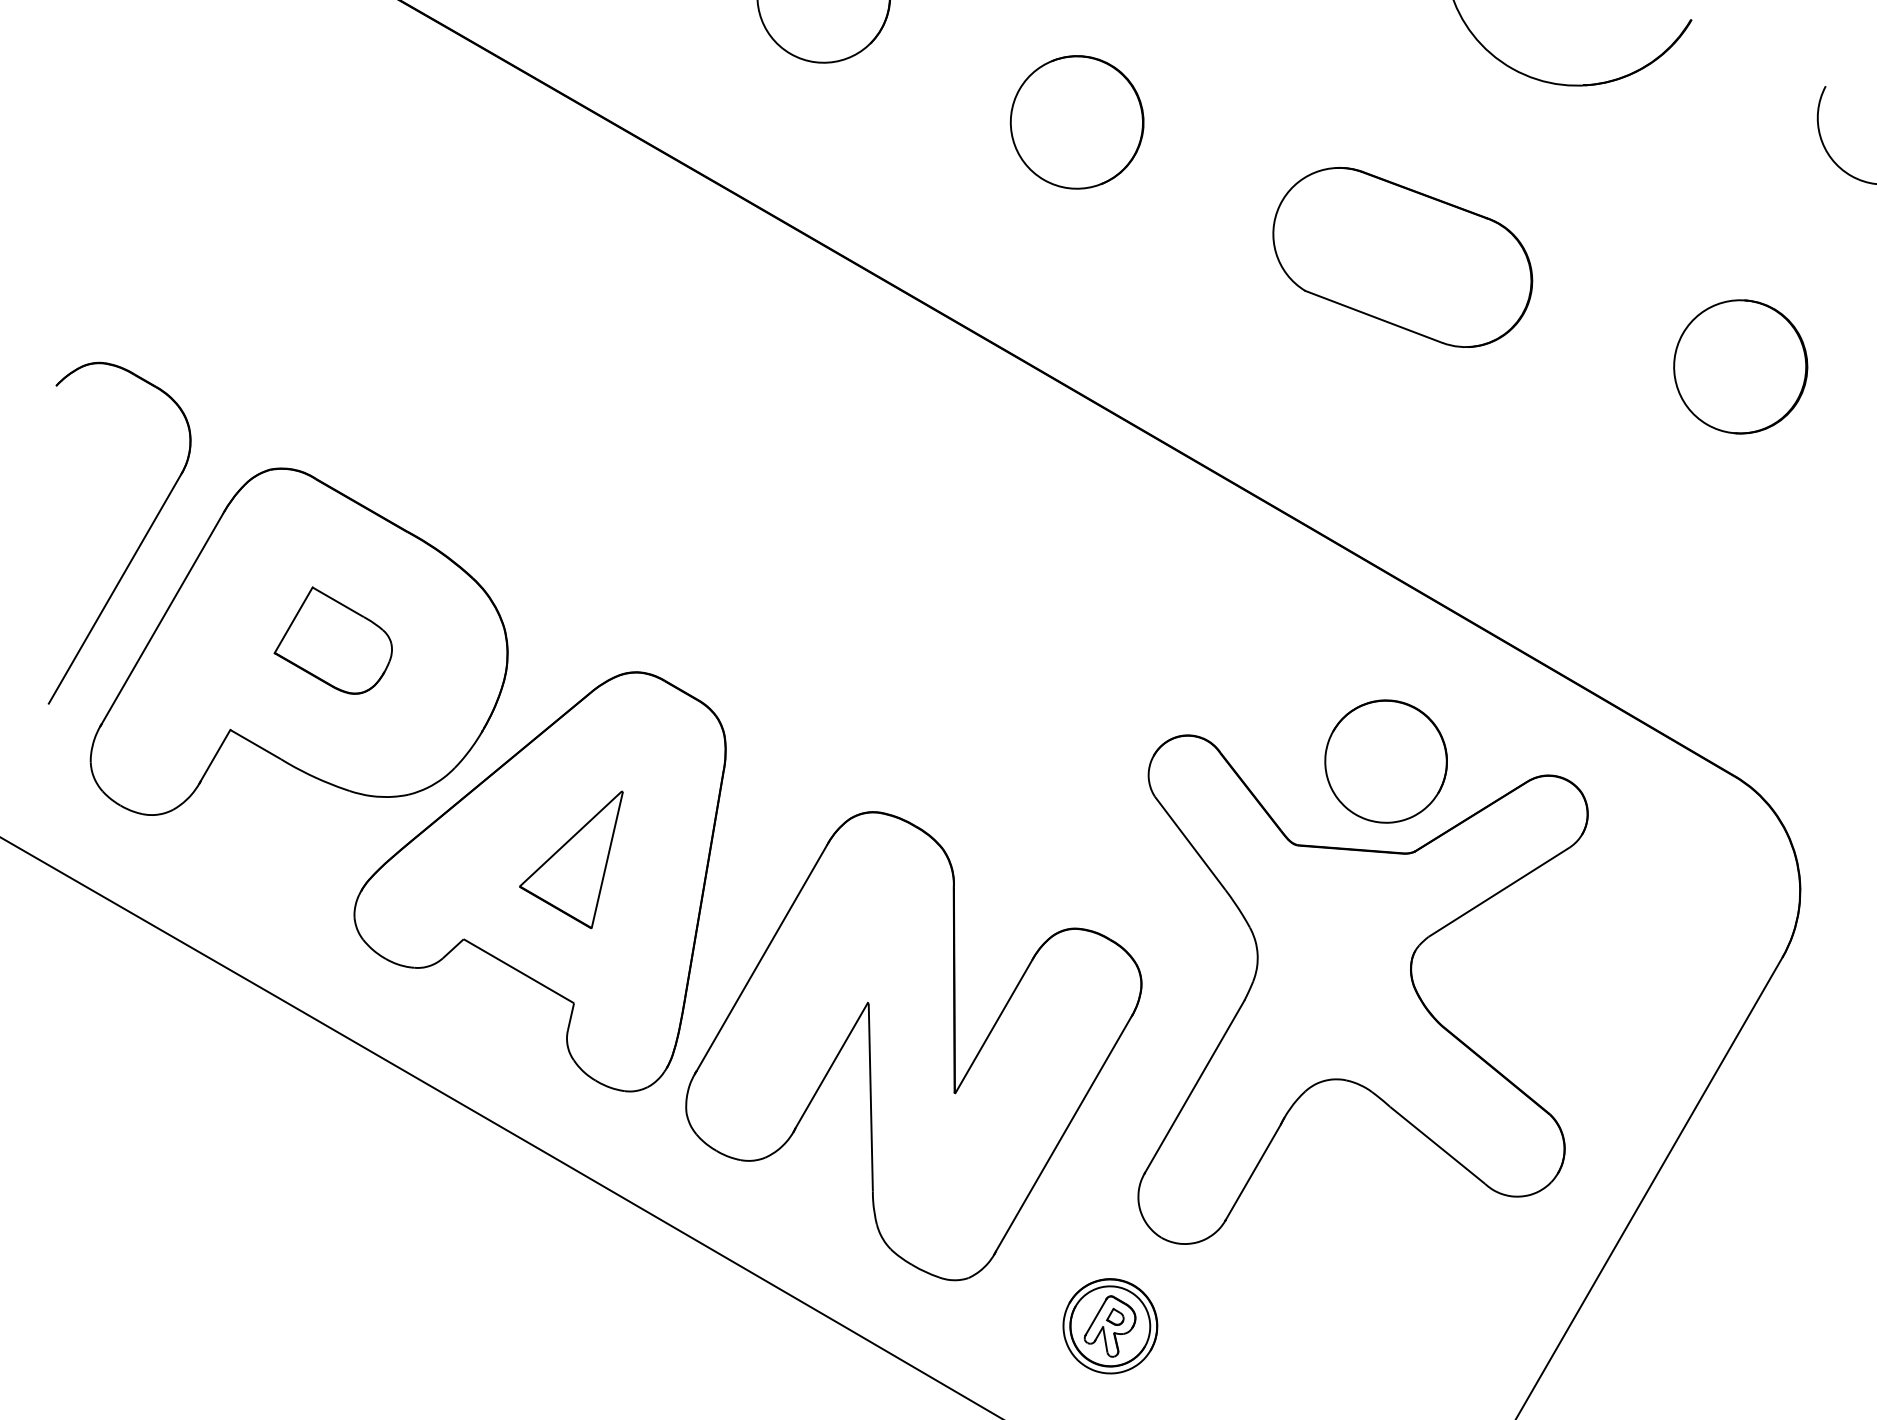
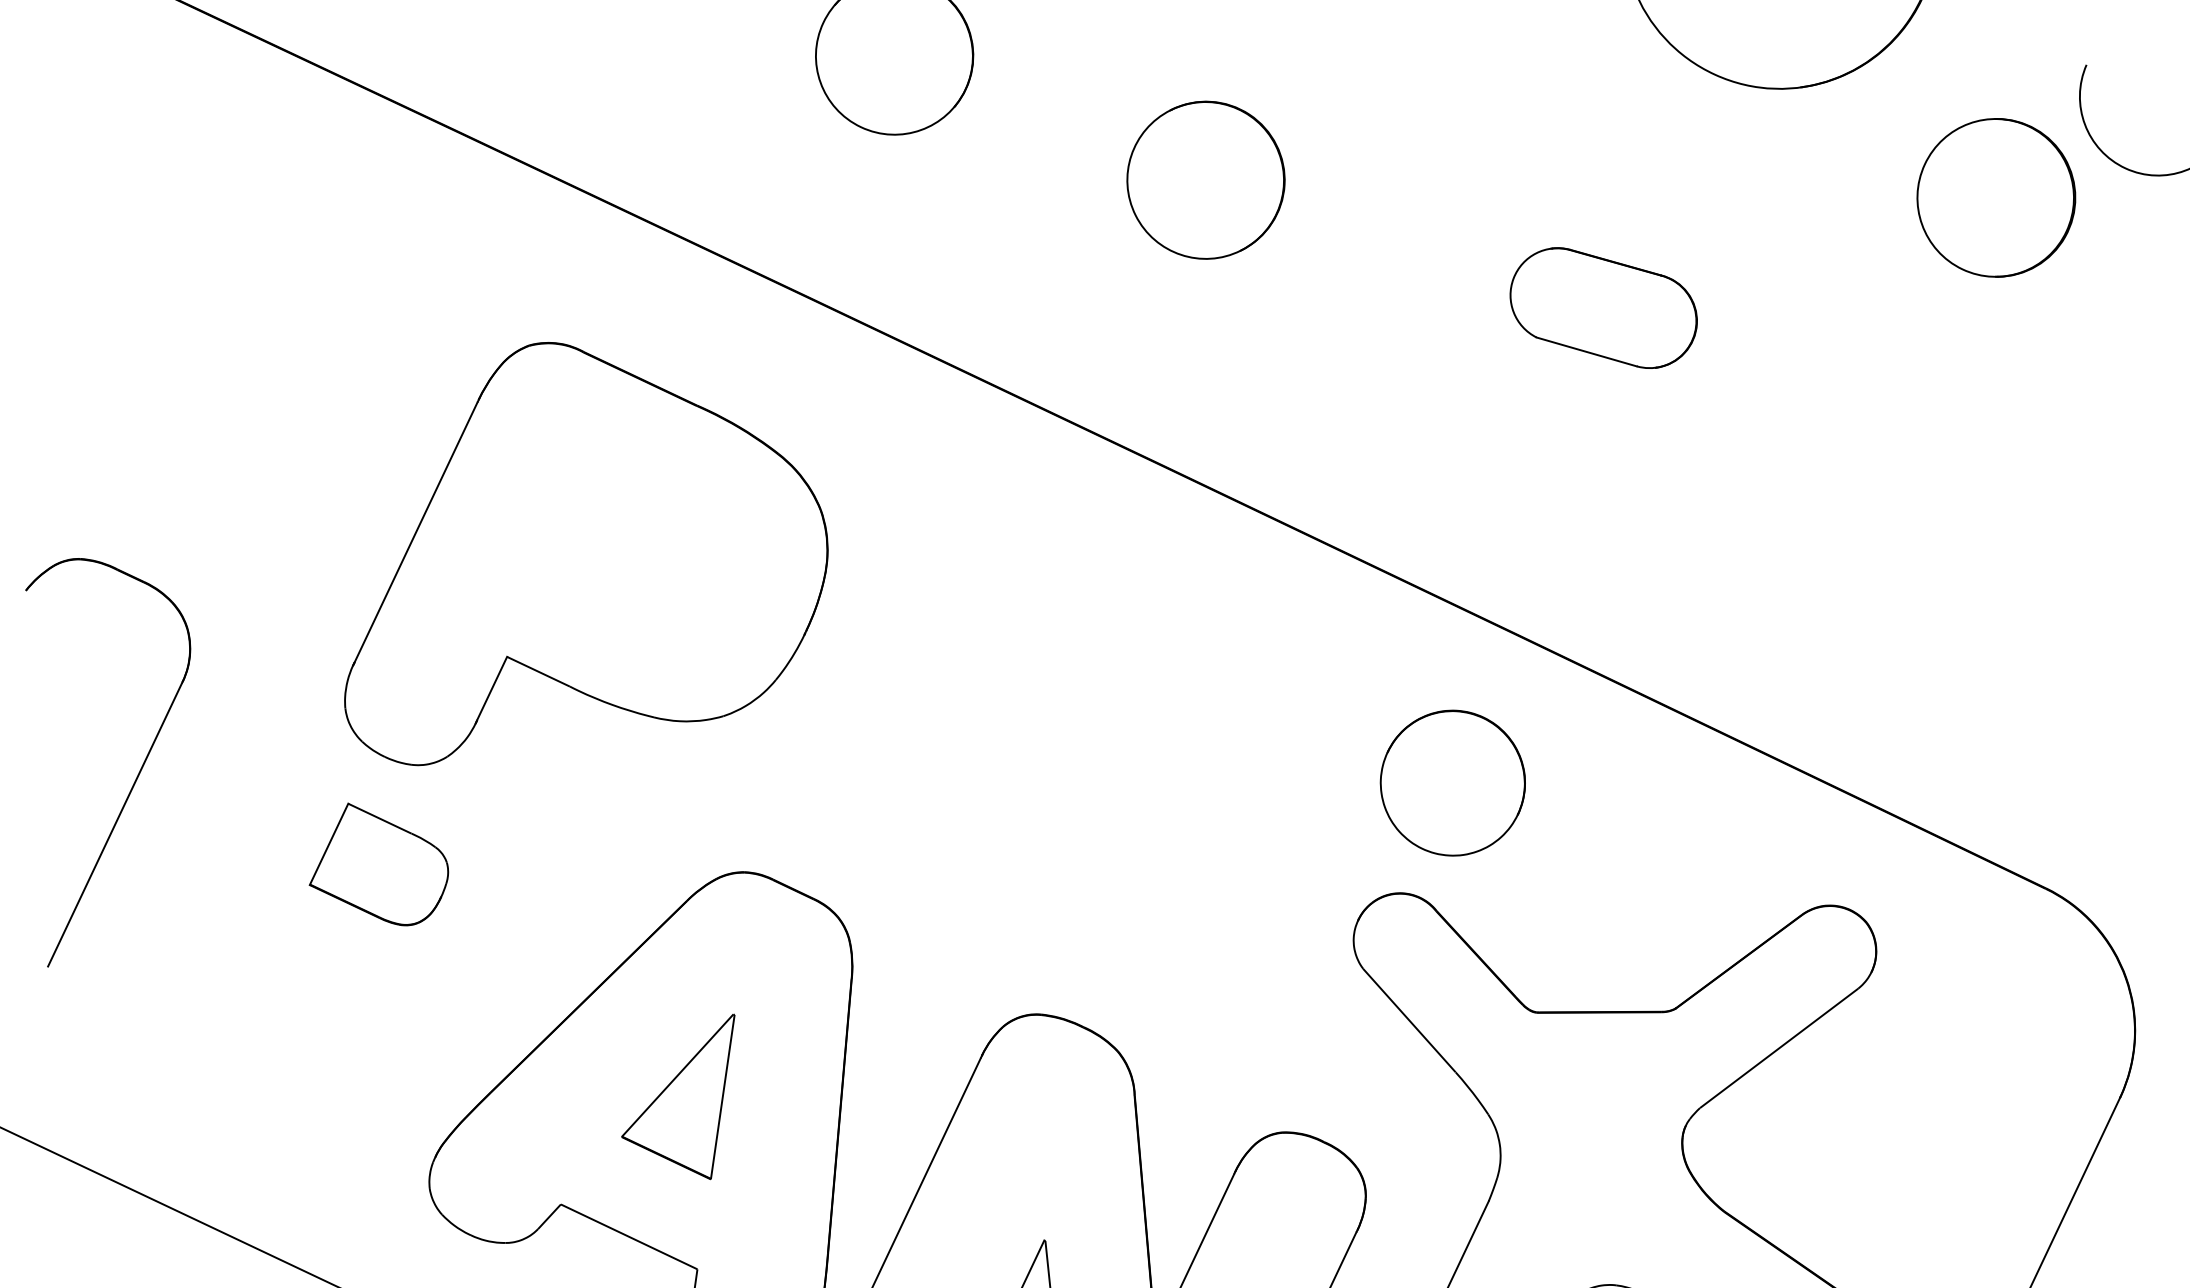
part: (1402, 257) -> (1603, 308), size x0.6
part: (1740, 366) -> (1996, 197), moved
part: (298, 641) -> (579, 545), moved
part: (1385, 761) -> (1452, 783), moved

